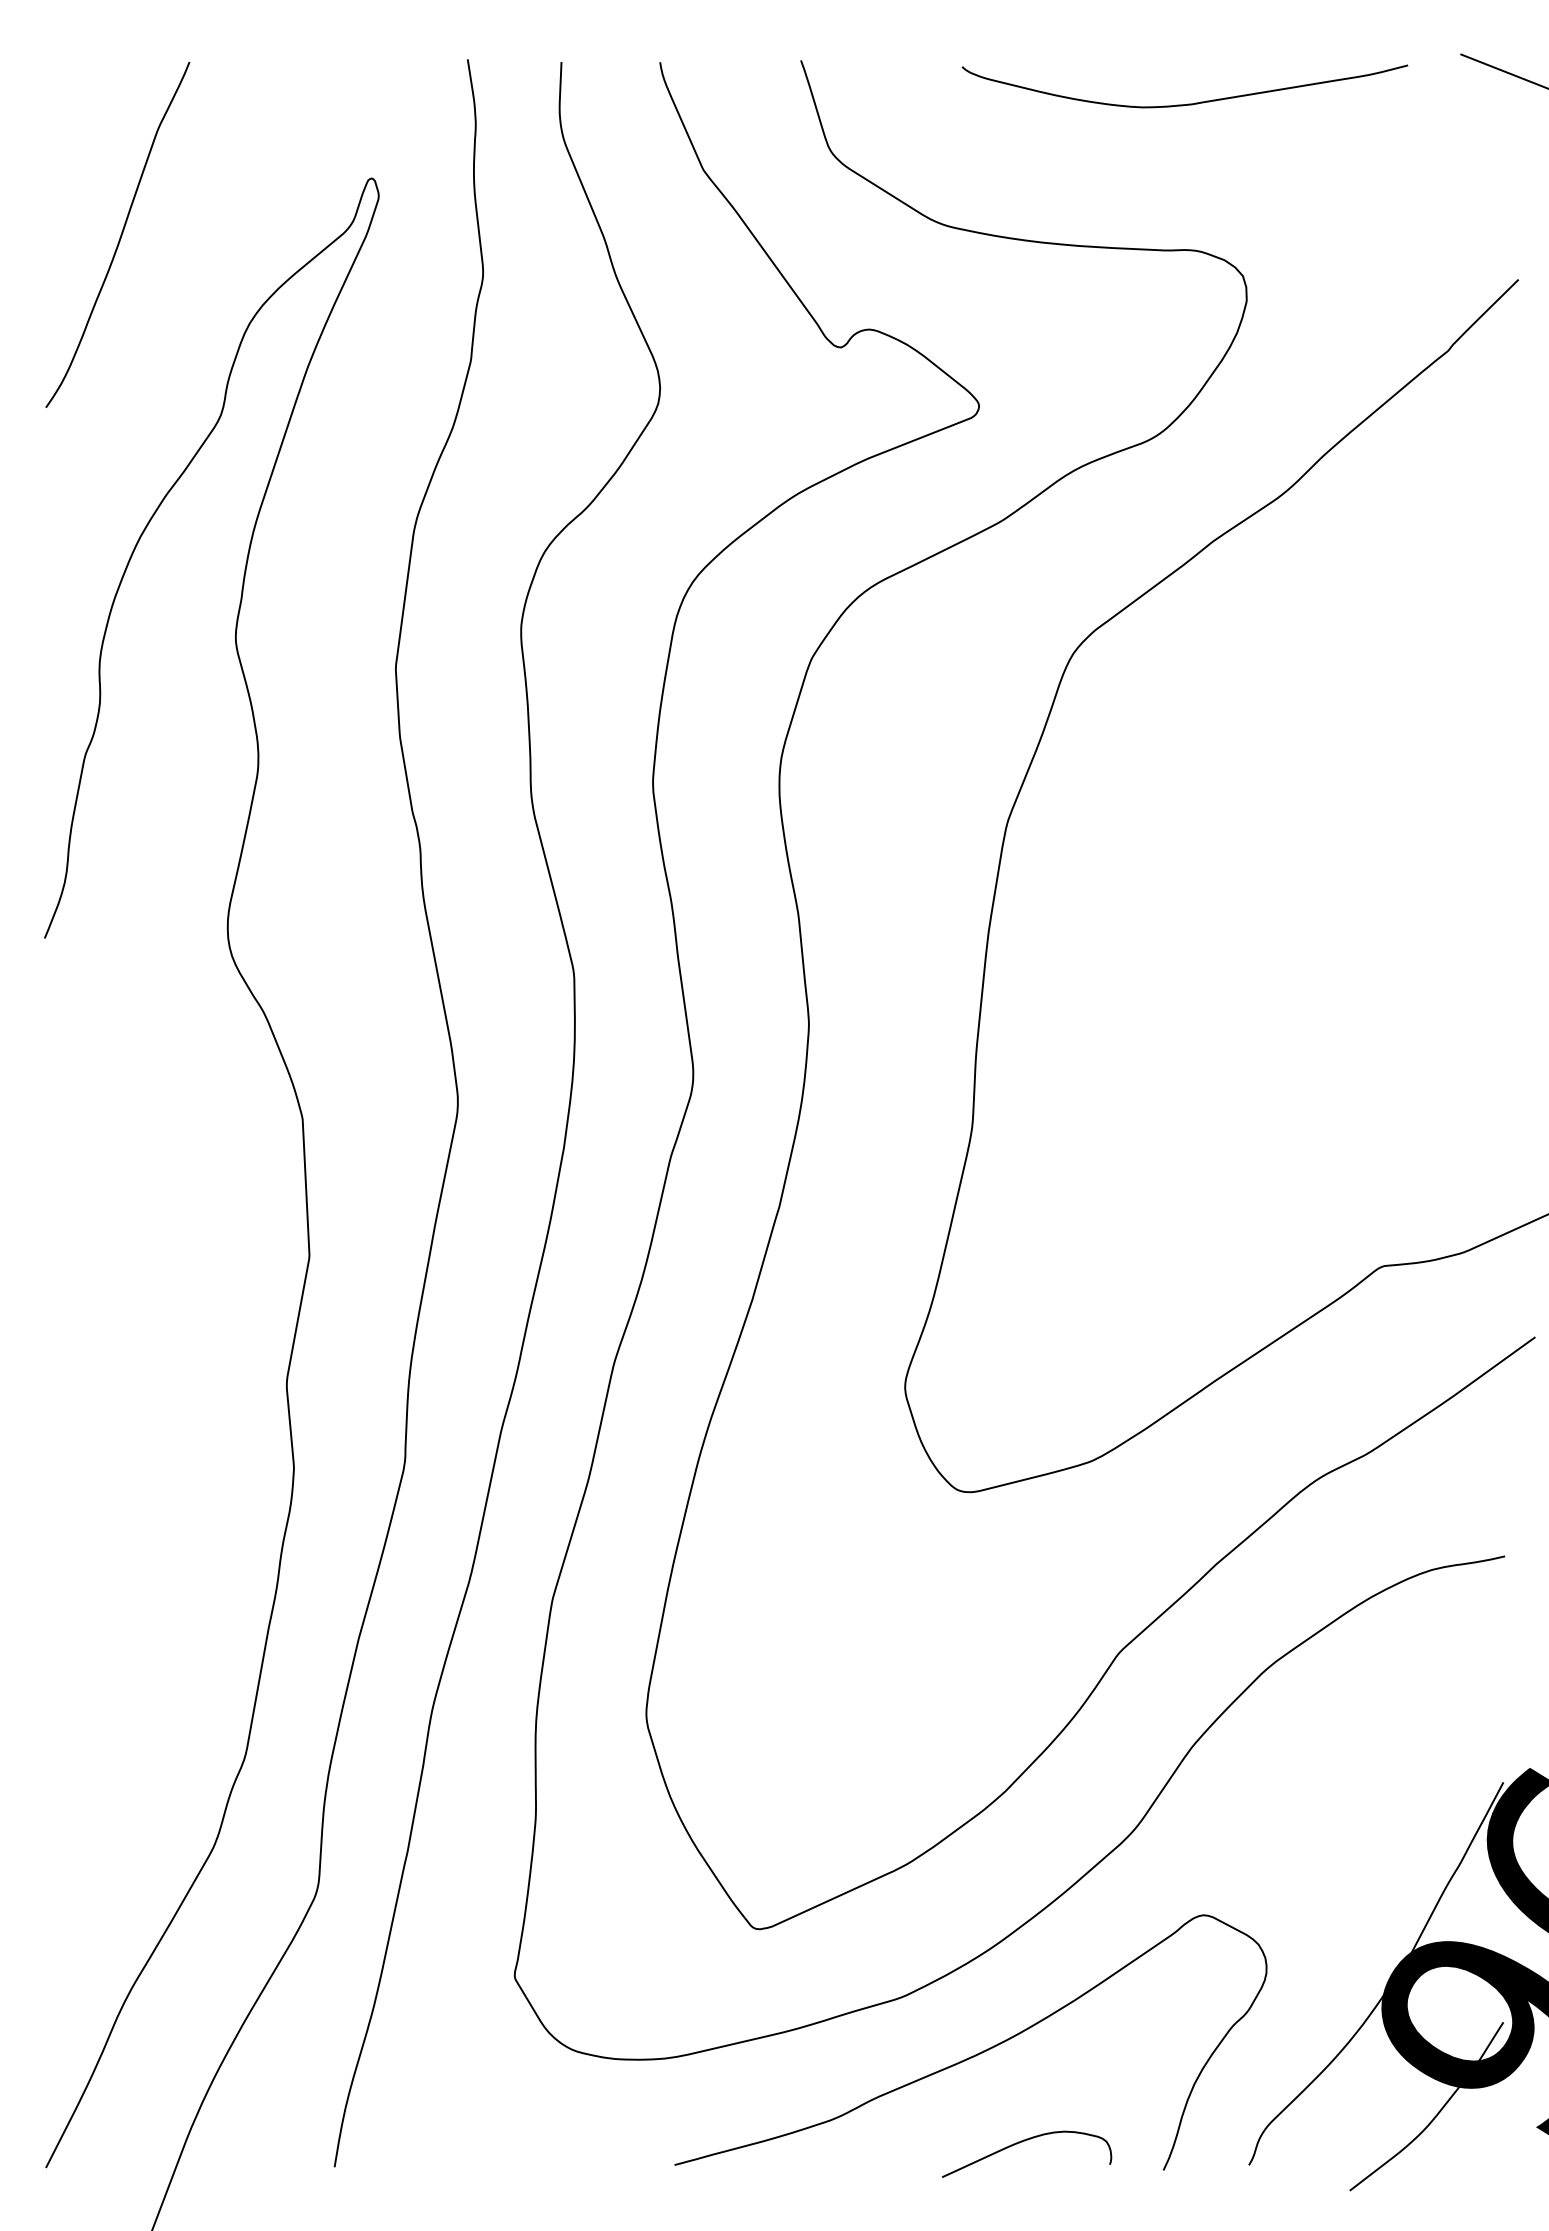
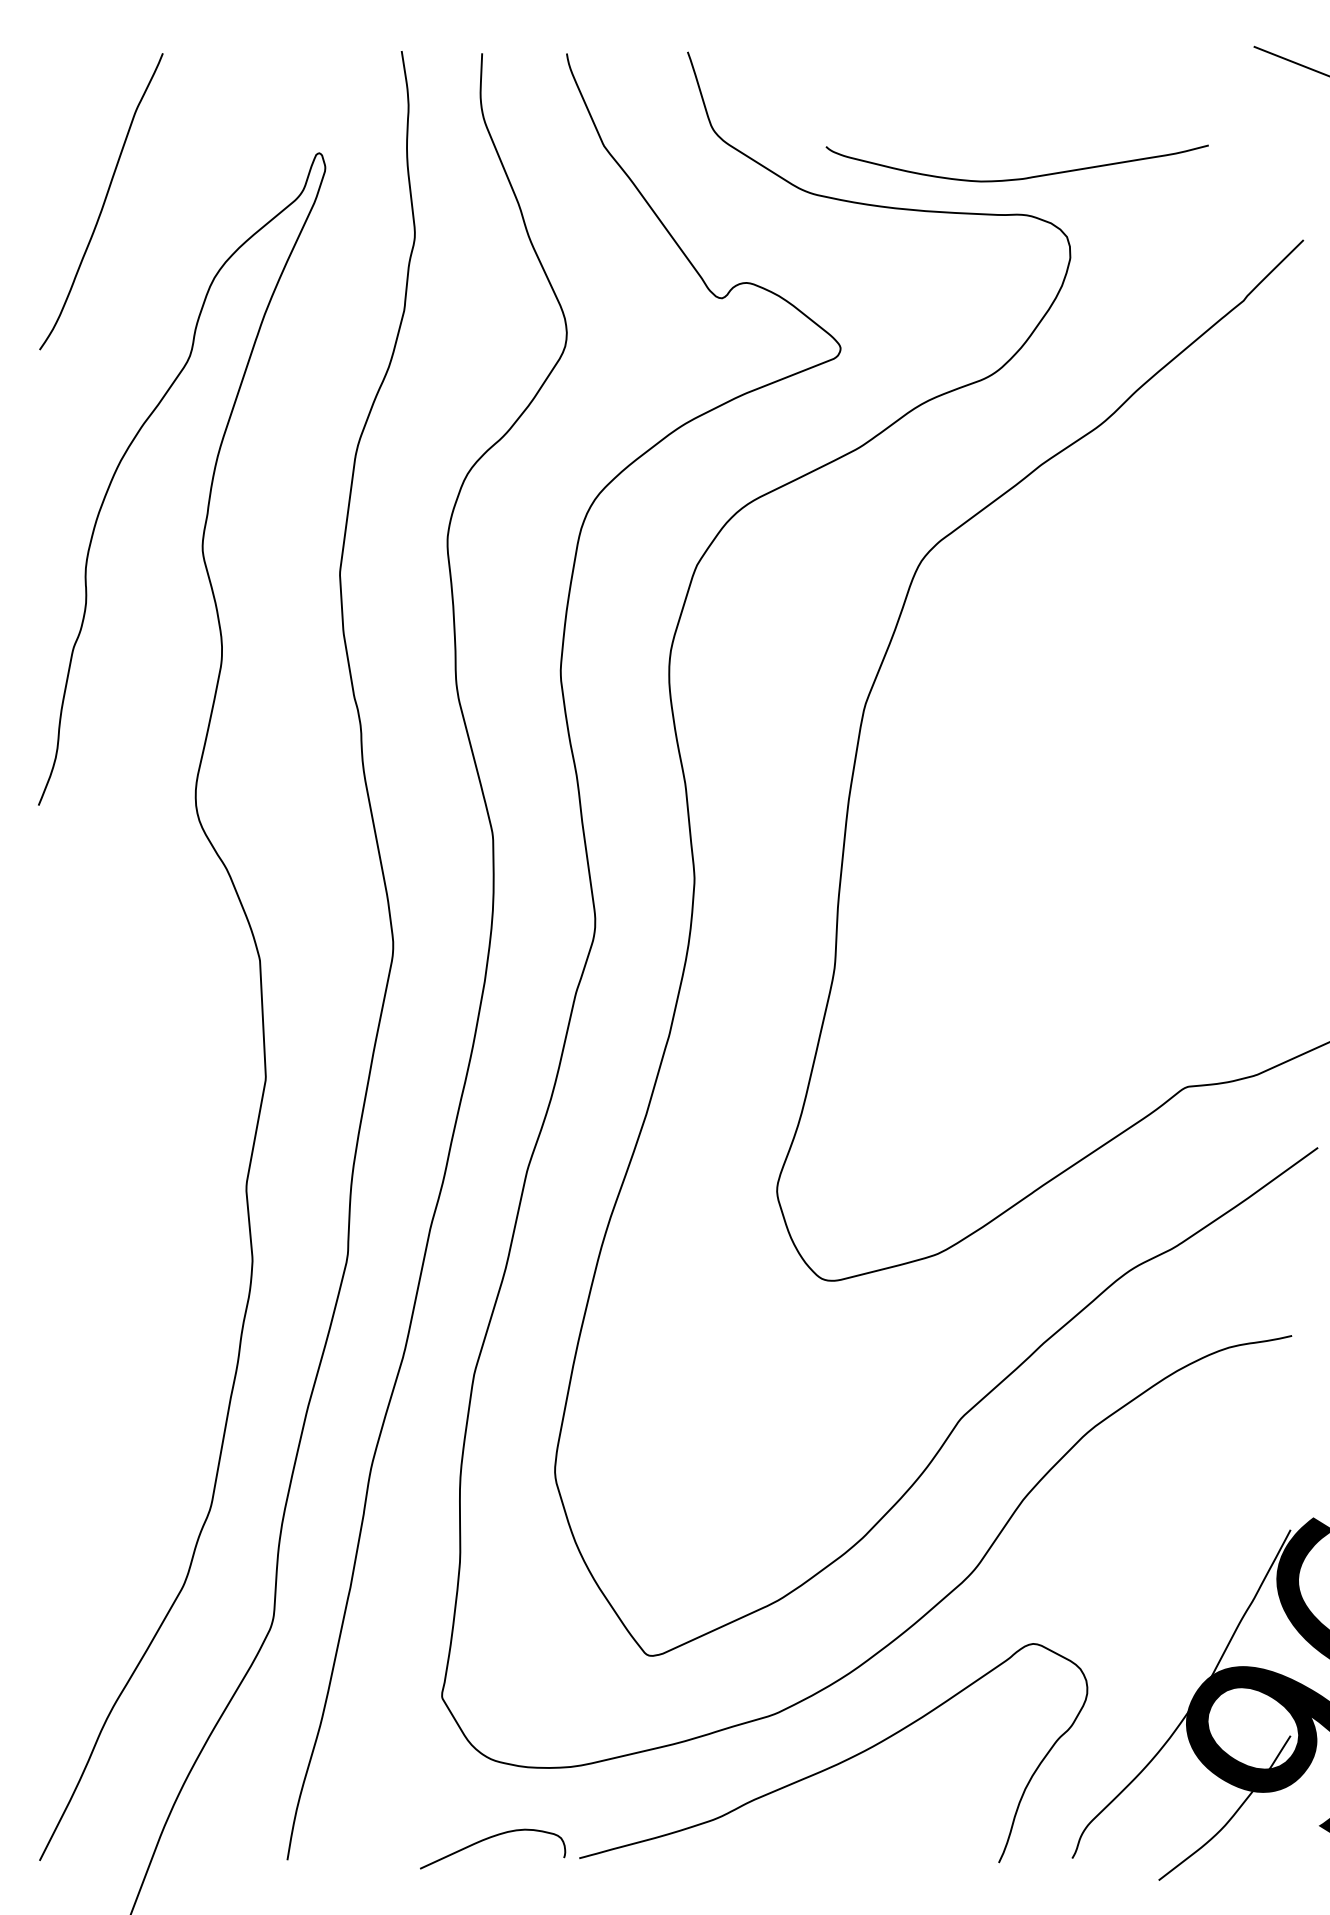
curve: (1187, 103) -> (1019, 178), moved
curve: (1022, 2142) -> (489, 1838), moved

